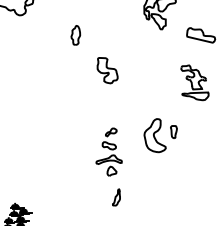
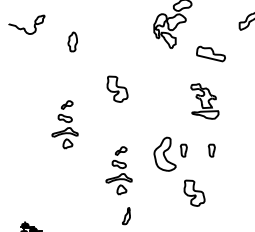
part: (75, 34) -> (72, 41), moved
part: (54, 105) -> (64, 124), added
part: (201, 131) -> (211, 150), added
part: (184, 173) -> (194, 192), added

